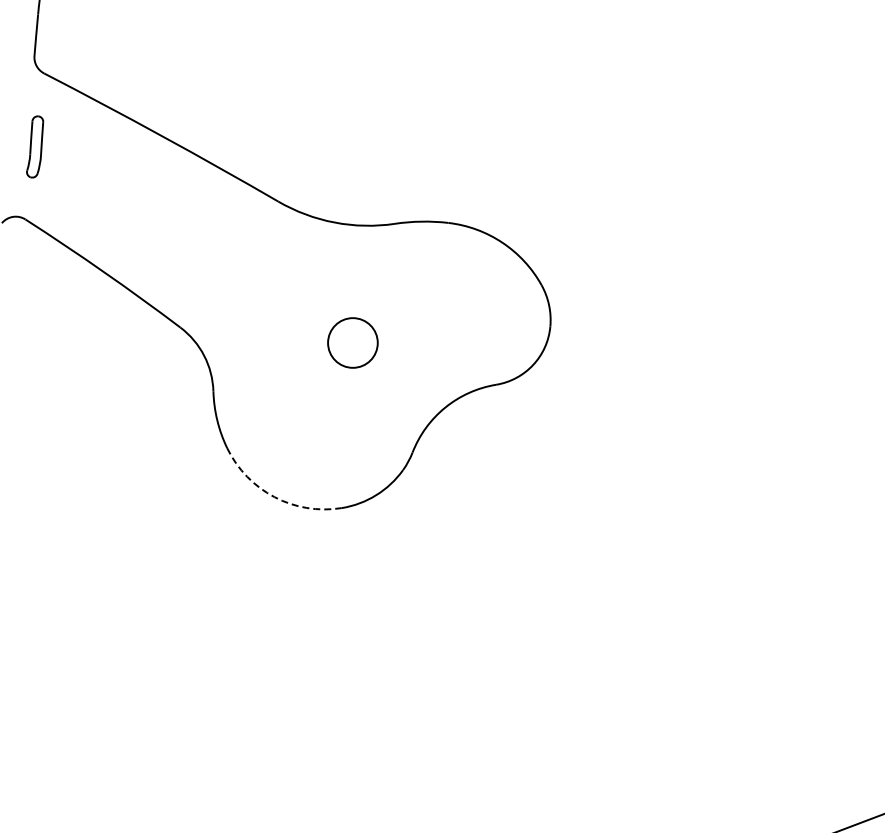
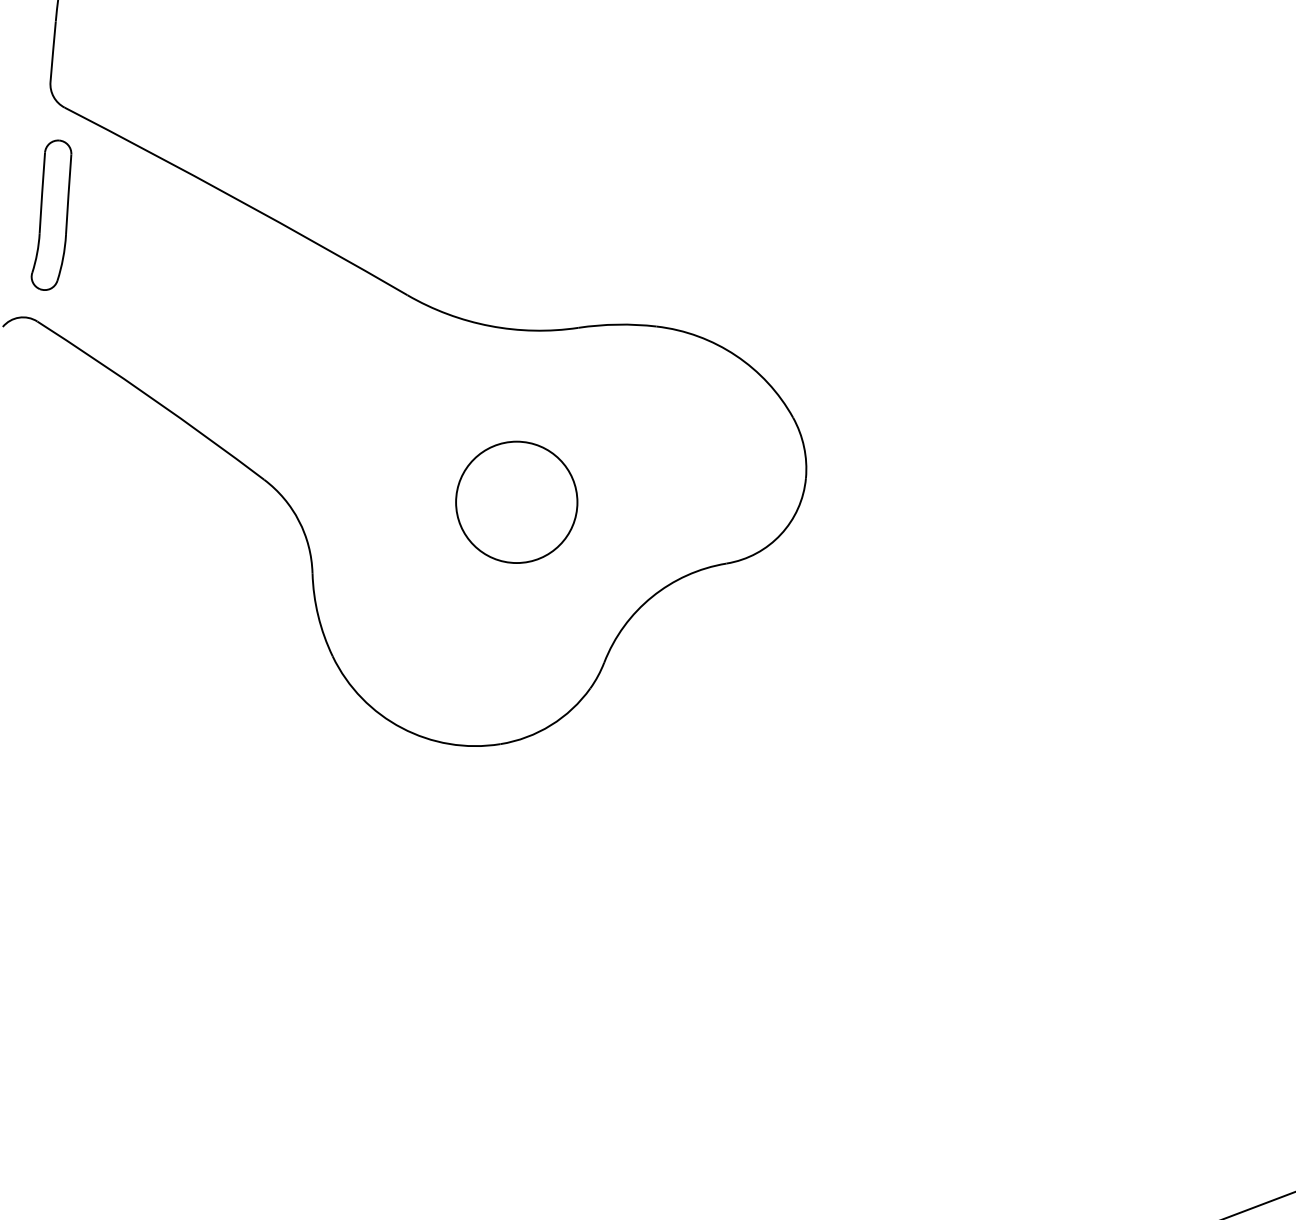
part: (34, 146) -> (50, 214), size x1.67
circle: (352, 342) -> (516, 501), size x1.67
arc: (274, 497) -> (401, 728), dashed -> solid

